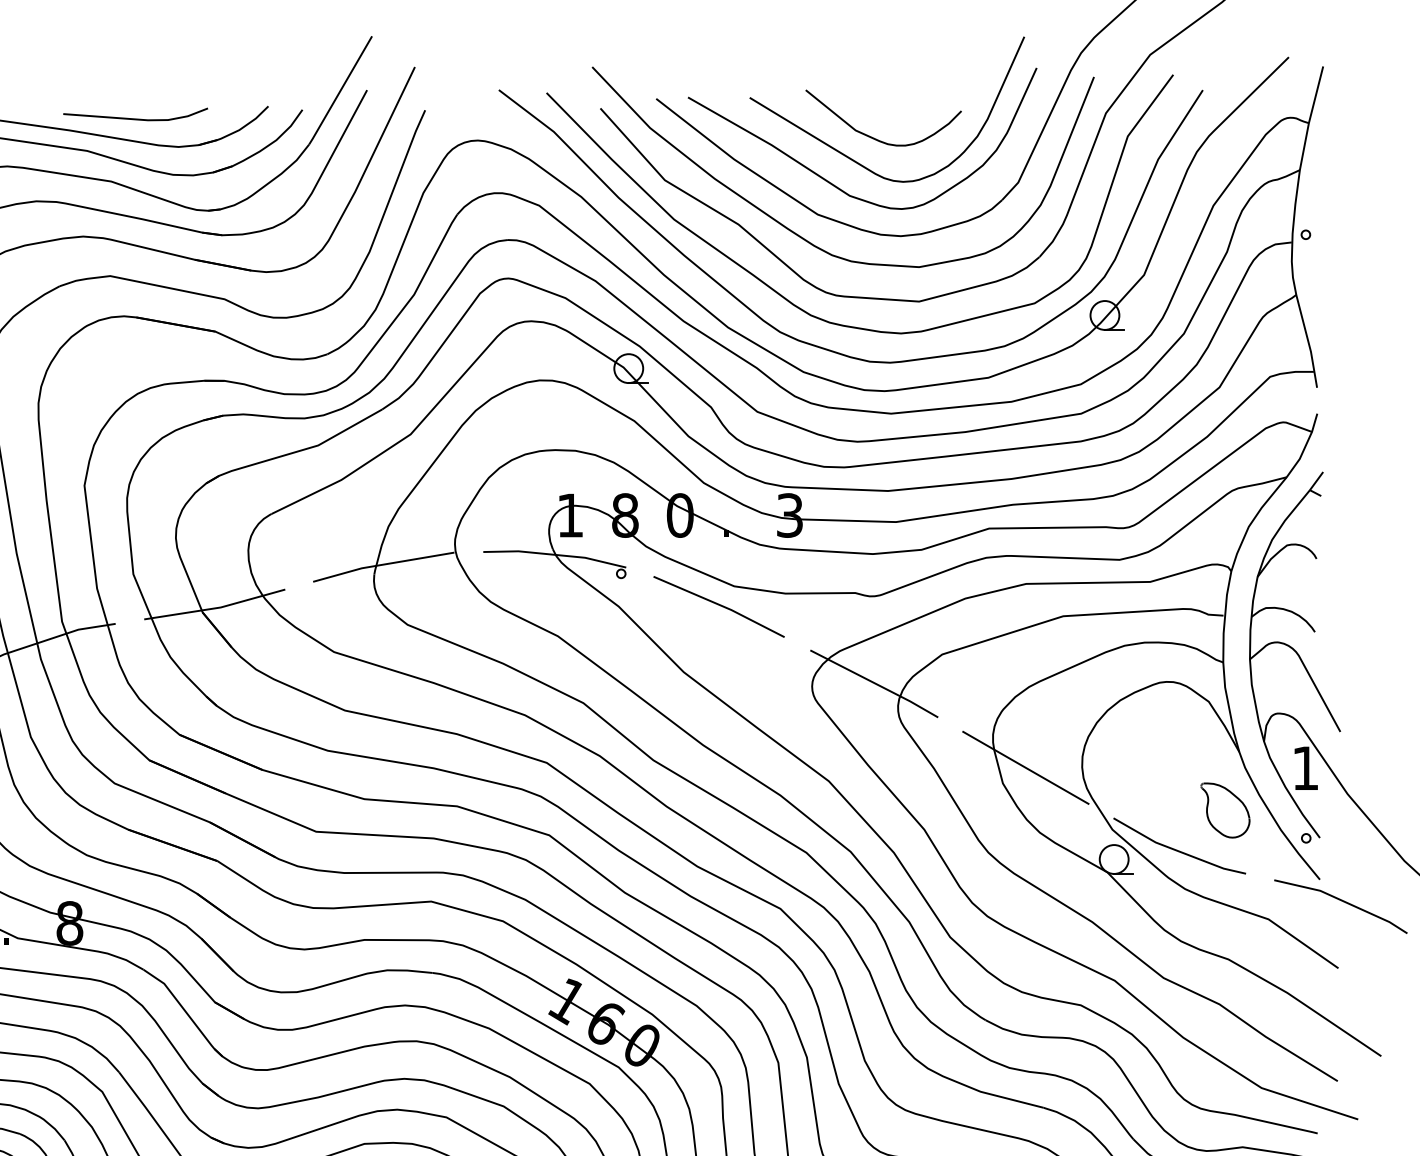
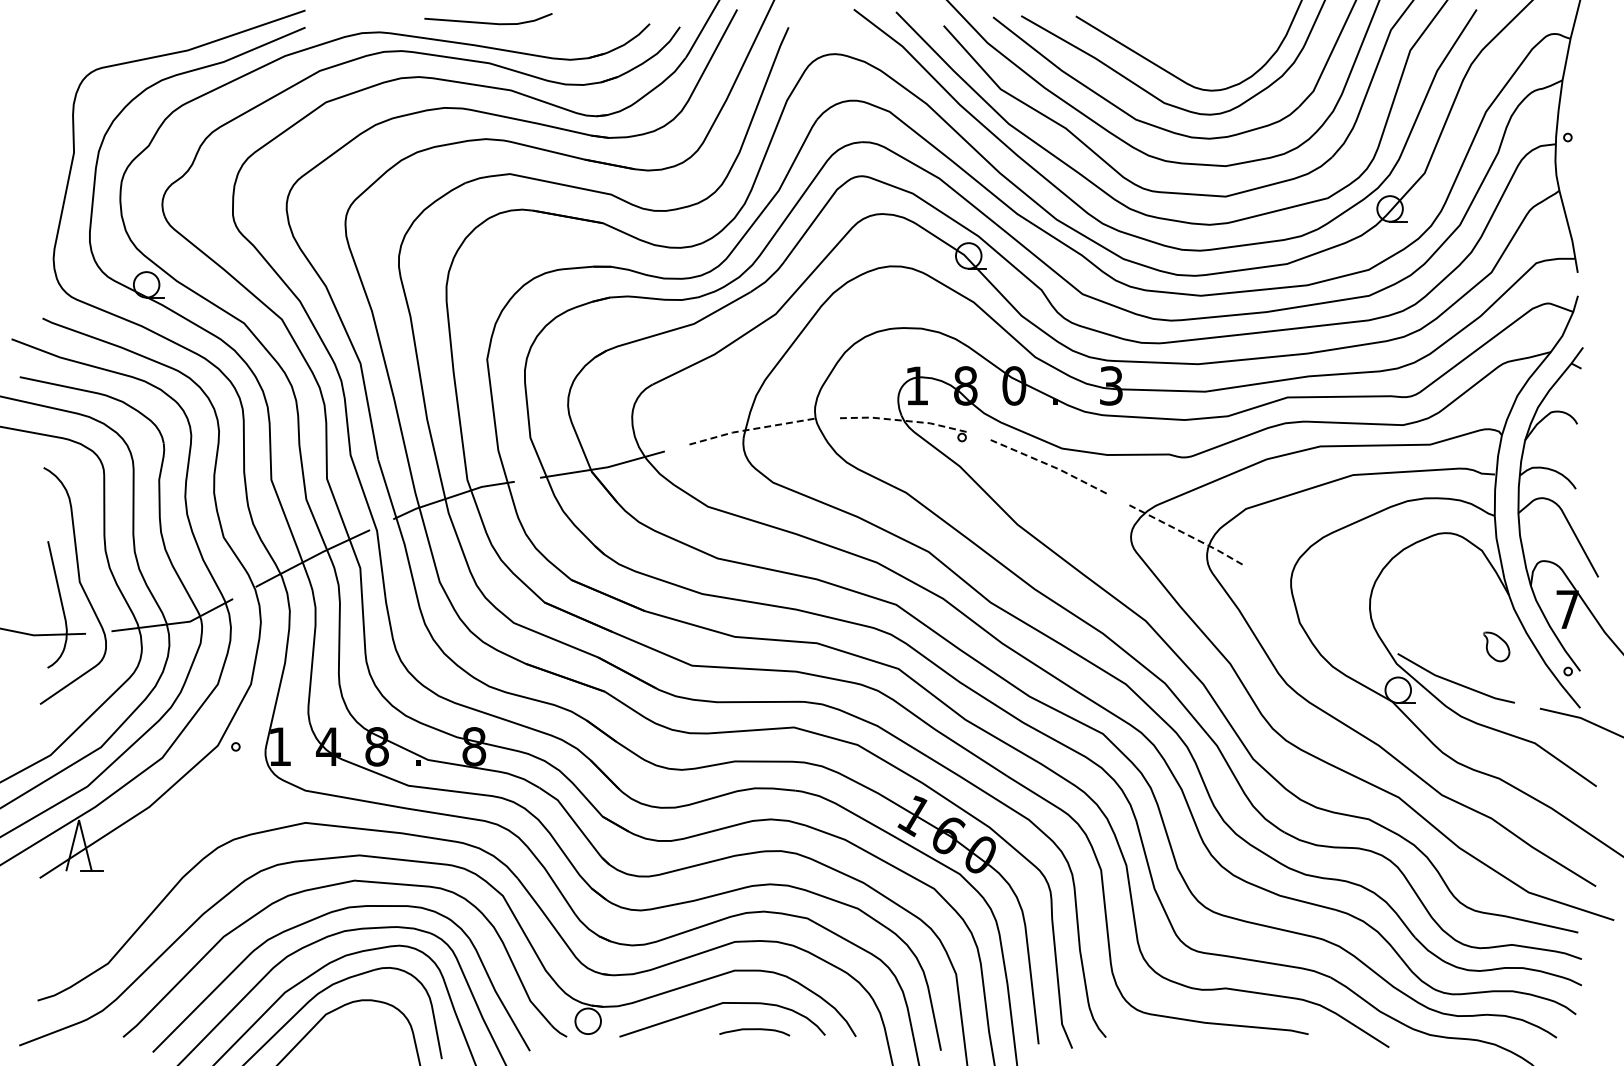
line: (135, 118) -> (488, 22), moved
curve: (874, 137) -> (1186, 51), removed
line: (555, 554) -> (903, 420), solid -> dashed
line: (383, 564) -> (751, 429), solid -> dashed
line: (720, 605) -> (1049, 465), solid -> dashed
line: (874, 683) -> (1186, 534), solid -> dashed
line: (1025, 768) -> (1319, 609), removed
text: (1305, 768) -> (1567, 609), 1 -> 7
part: (1225, 810) -> (1496, 646), size x0.6

